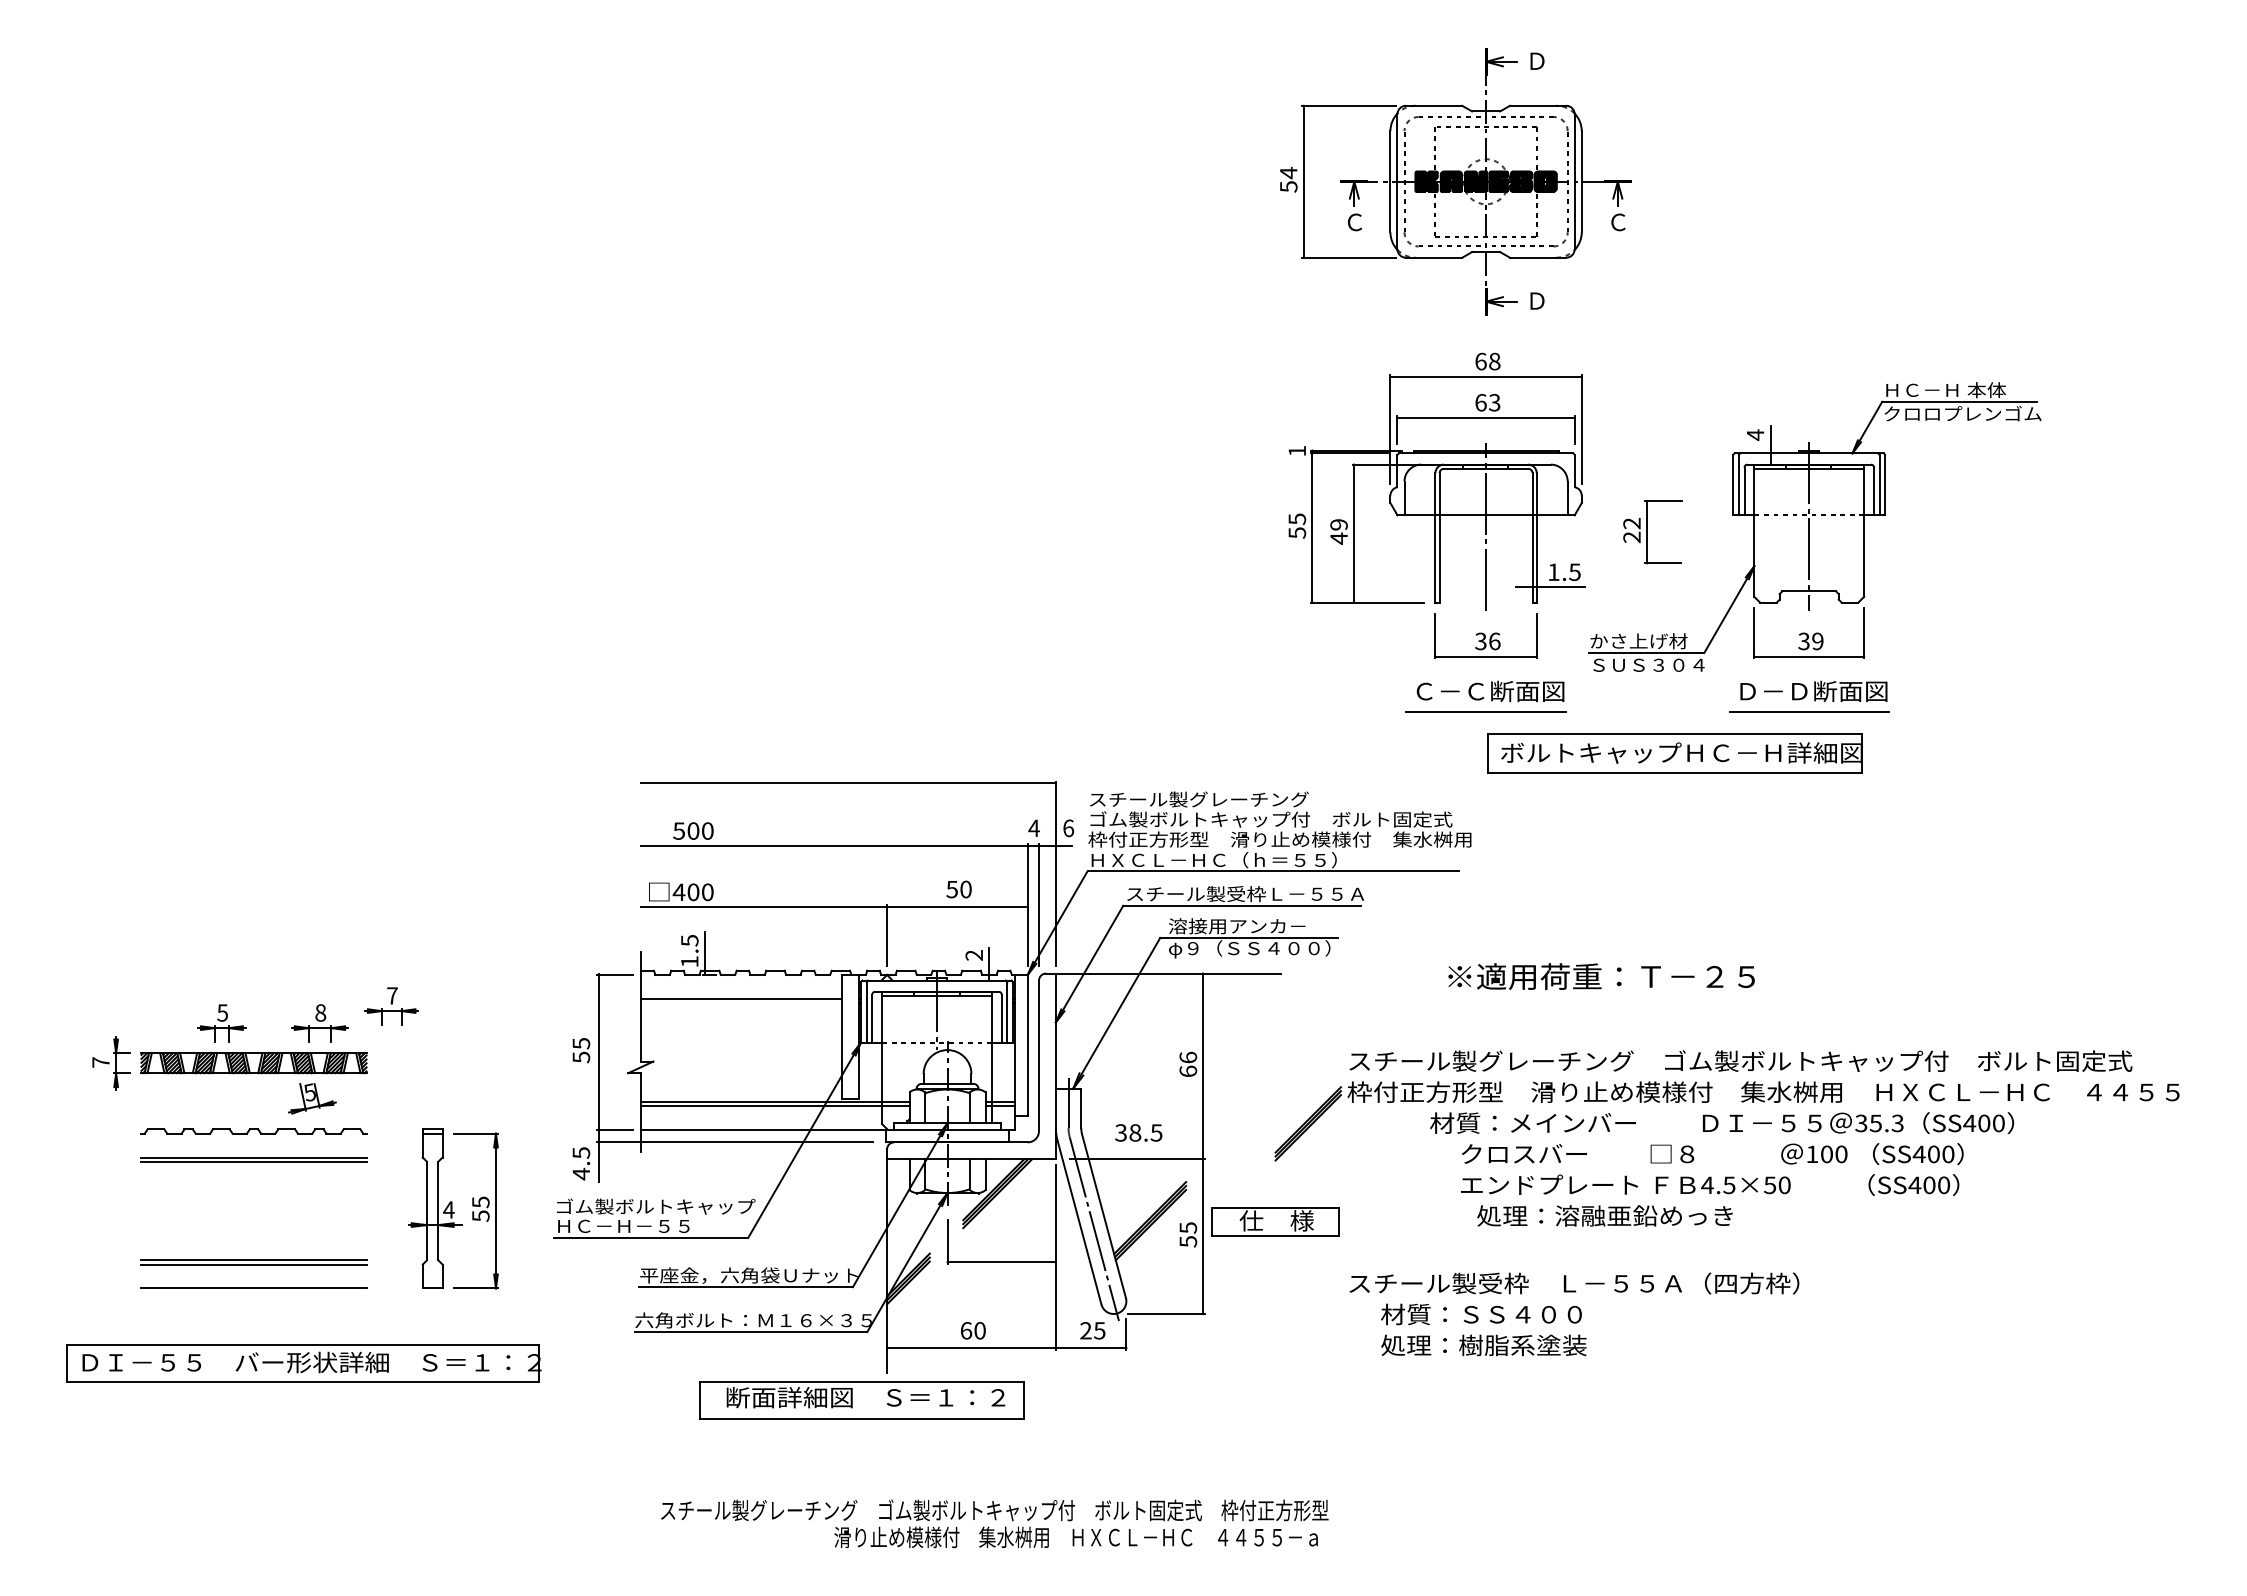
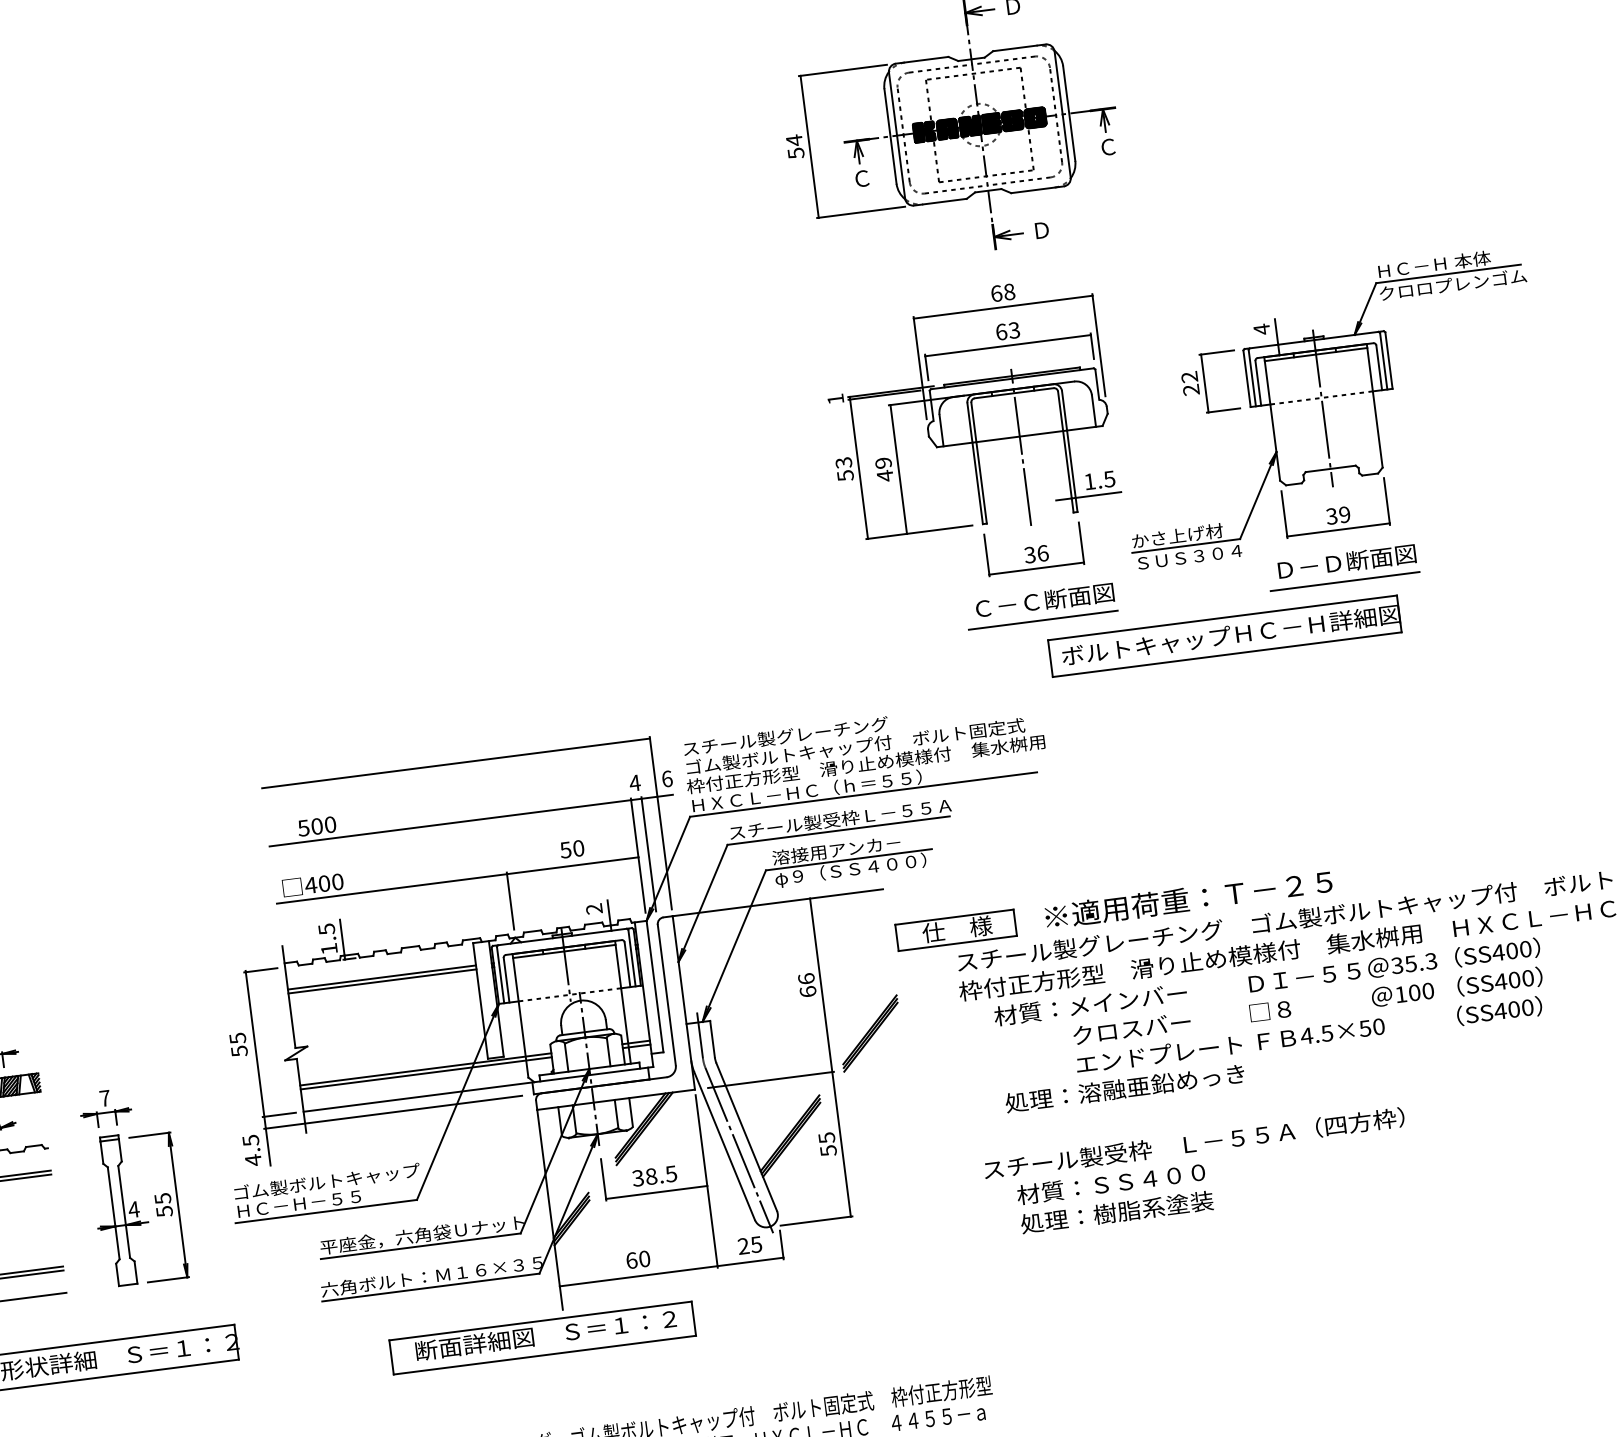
text: (1296, 518) -> (843, 462), 55 -> 53
part: (1652, 532) -> (1209, 383), moved
text: (1601, 976) -> (1188, 899), moved
line: (741, 1003) -> (382, 981), added
part: (391, 1006) -> (105, 1108), moved
text: (1722, 1122) -> (1267, 981), moved
part: (1307, 1123) -> (869, 1033), moved
text: (1138, 1132) -> (654, 1175), moved
text: (1604, 1215) -> (1124, 1088), moved
part: (1275, 1221) -> (956, 930), moved

